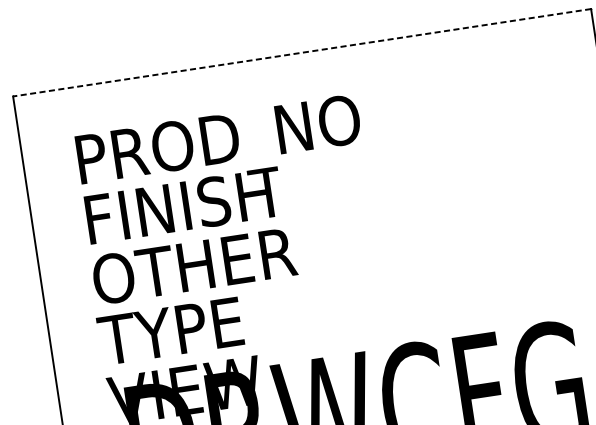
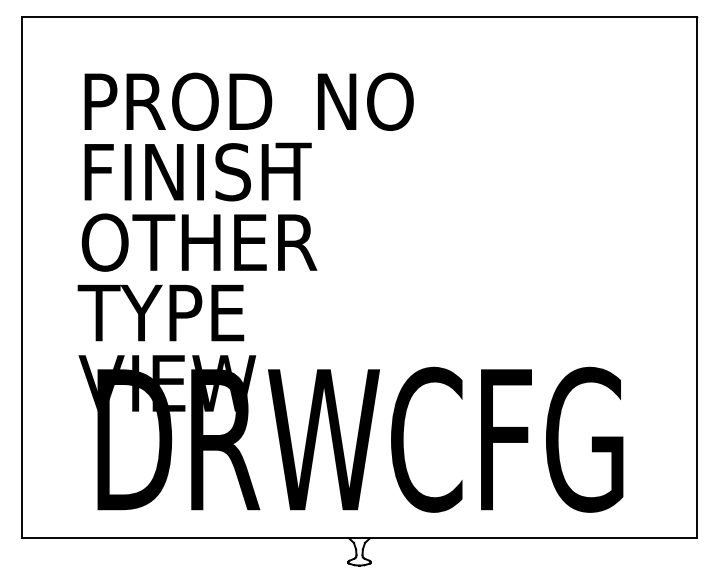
line: (302, 52) -> (359, 17), dashed -> solid

